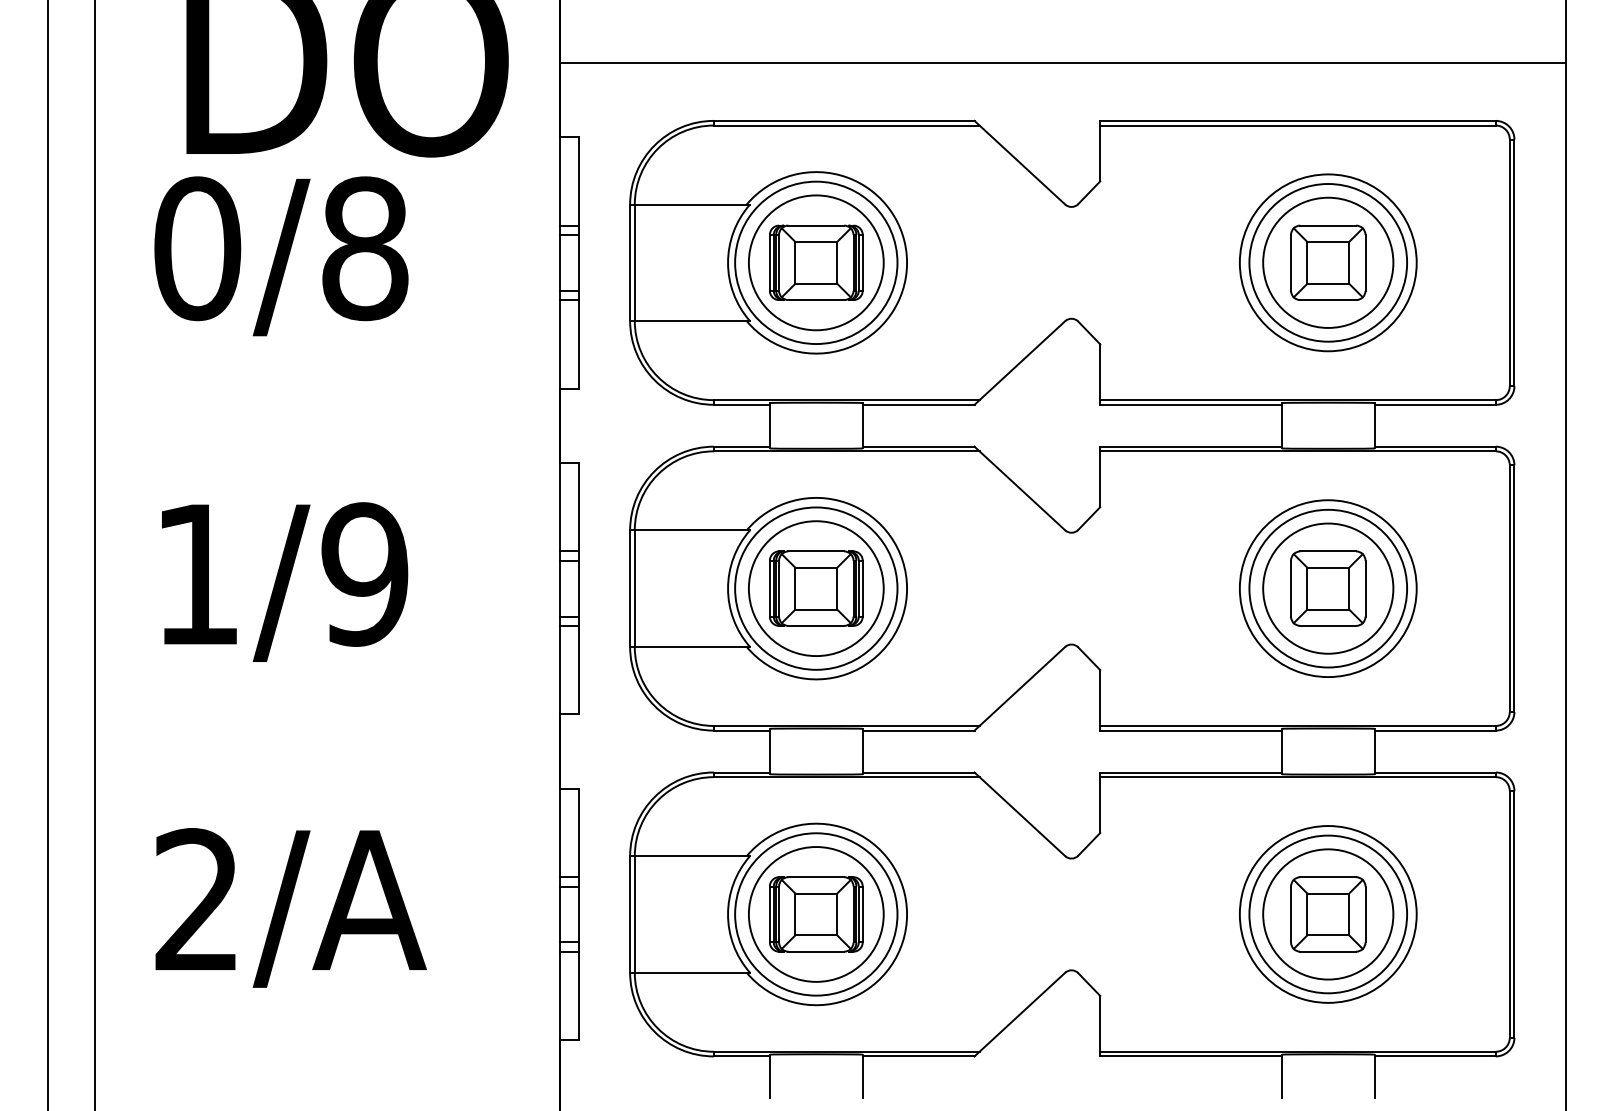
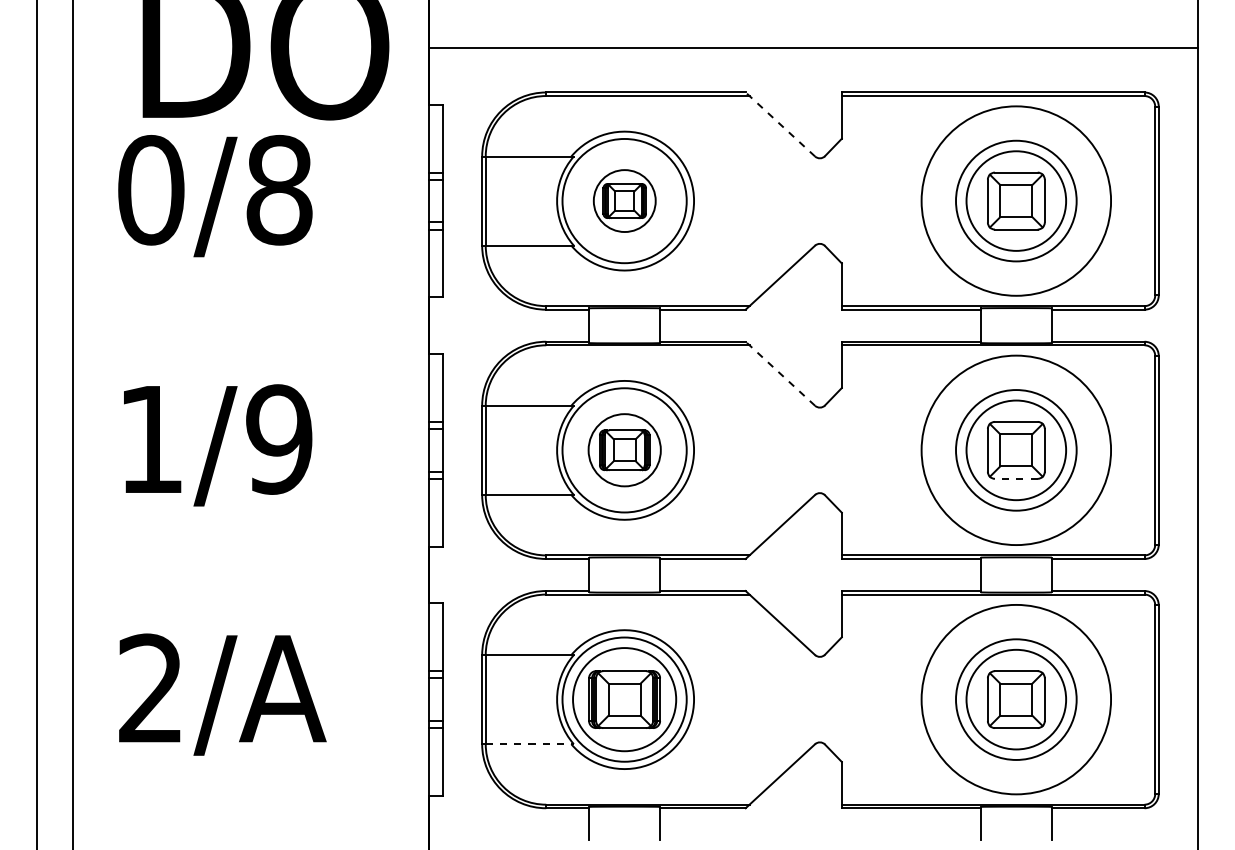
line: (1020, 162) -> (780, 124), solid -> dashed
part: (816, 262) -> (624, 200), size x0.6
circle: (1327, 262) -> (1015, 200), size x1.4
line: (1020, 488) -> (780, 373), solid -> dashed
part: (816, 587) -> (624, 449), size x0.7
circle: (1327, 588) -> (1015, 450), size x1.4
line: (1327, 625) -> (1015, 478), solid -> dashed
circle: (1327, 914) -> (1015, 699), size x1.4
line: (693, 973) -> (530, 744), solid -> dashed

